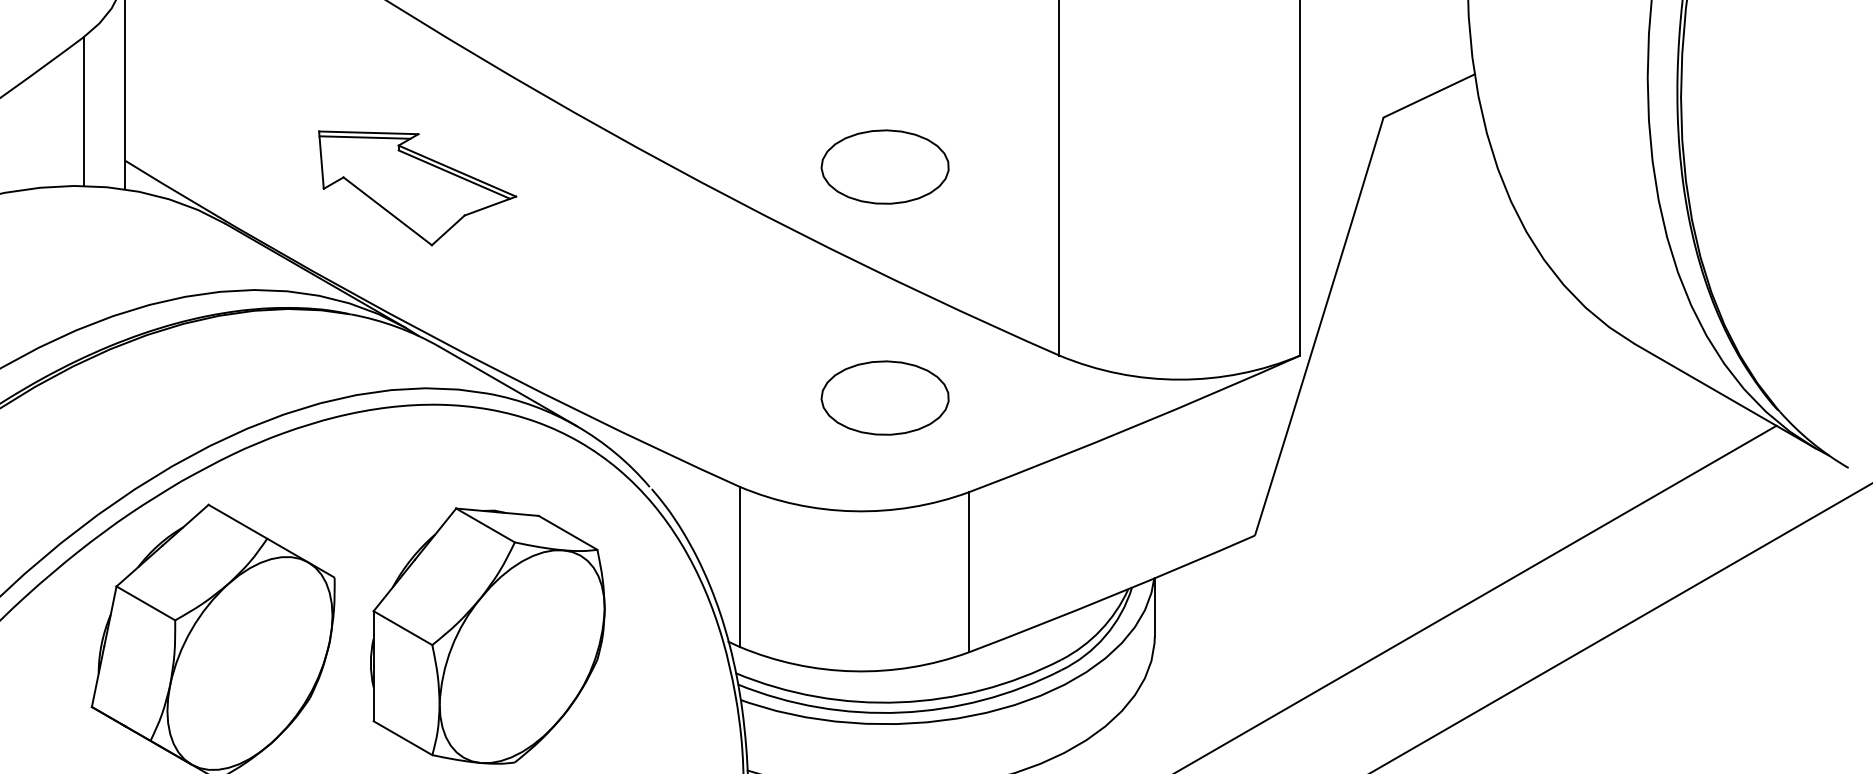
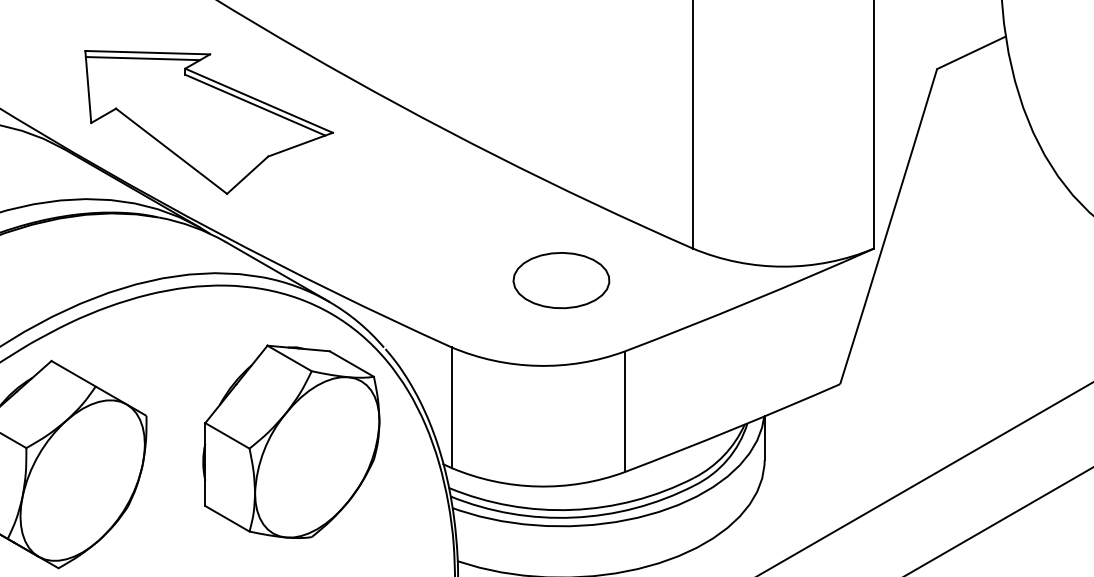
part: (884, 166) -> (560, 106), removed
part: (417, 188) -> (208, 122), size x1.67
part: (487, 635) -> (291, 441), moved

